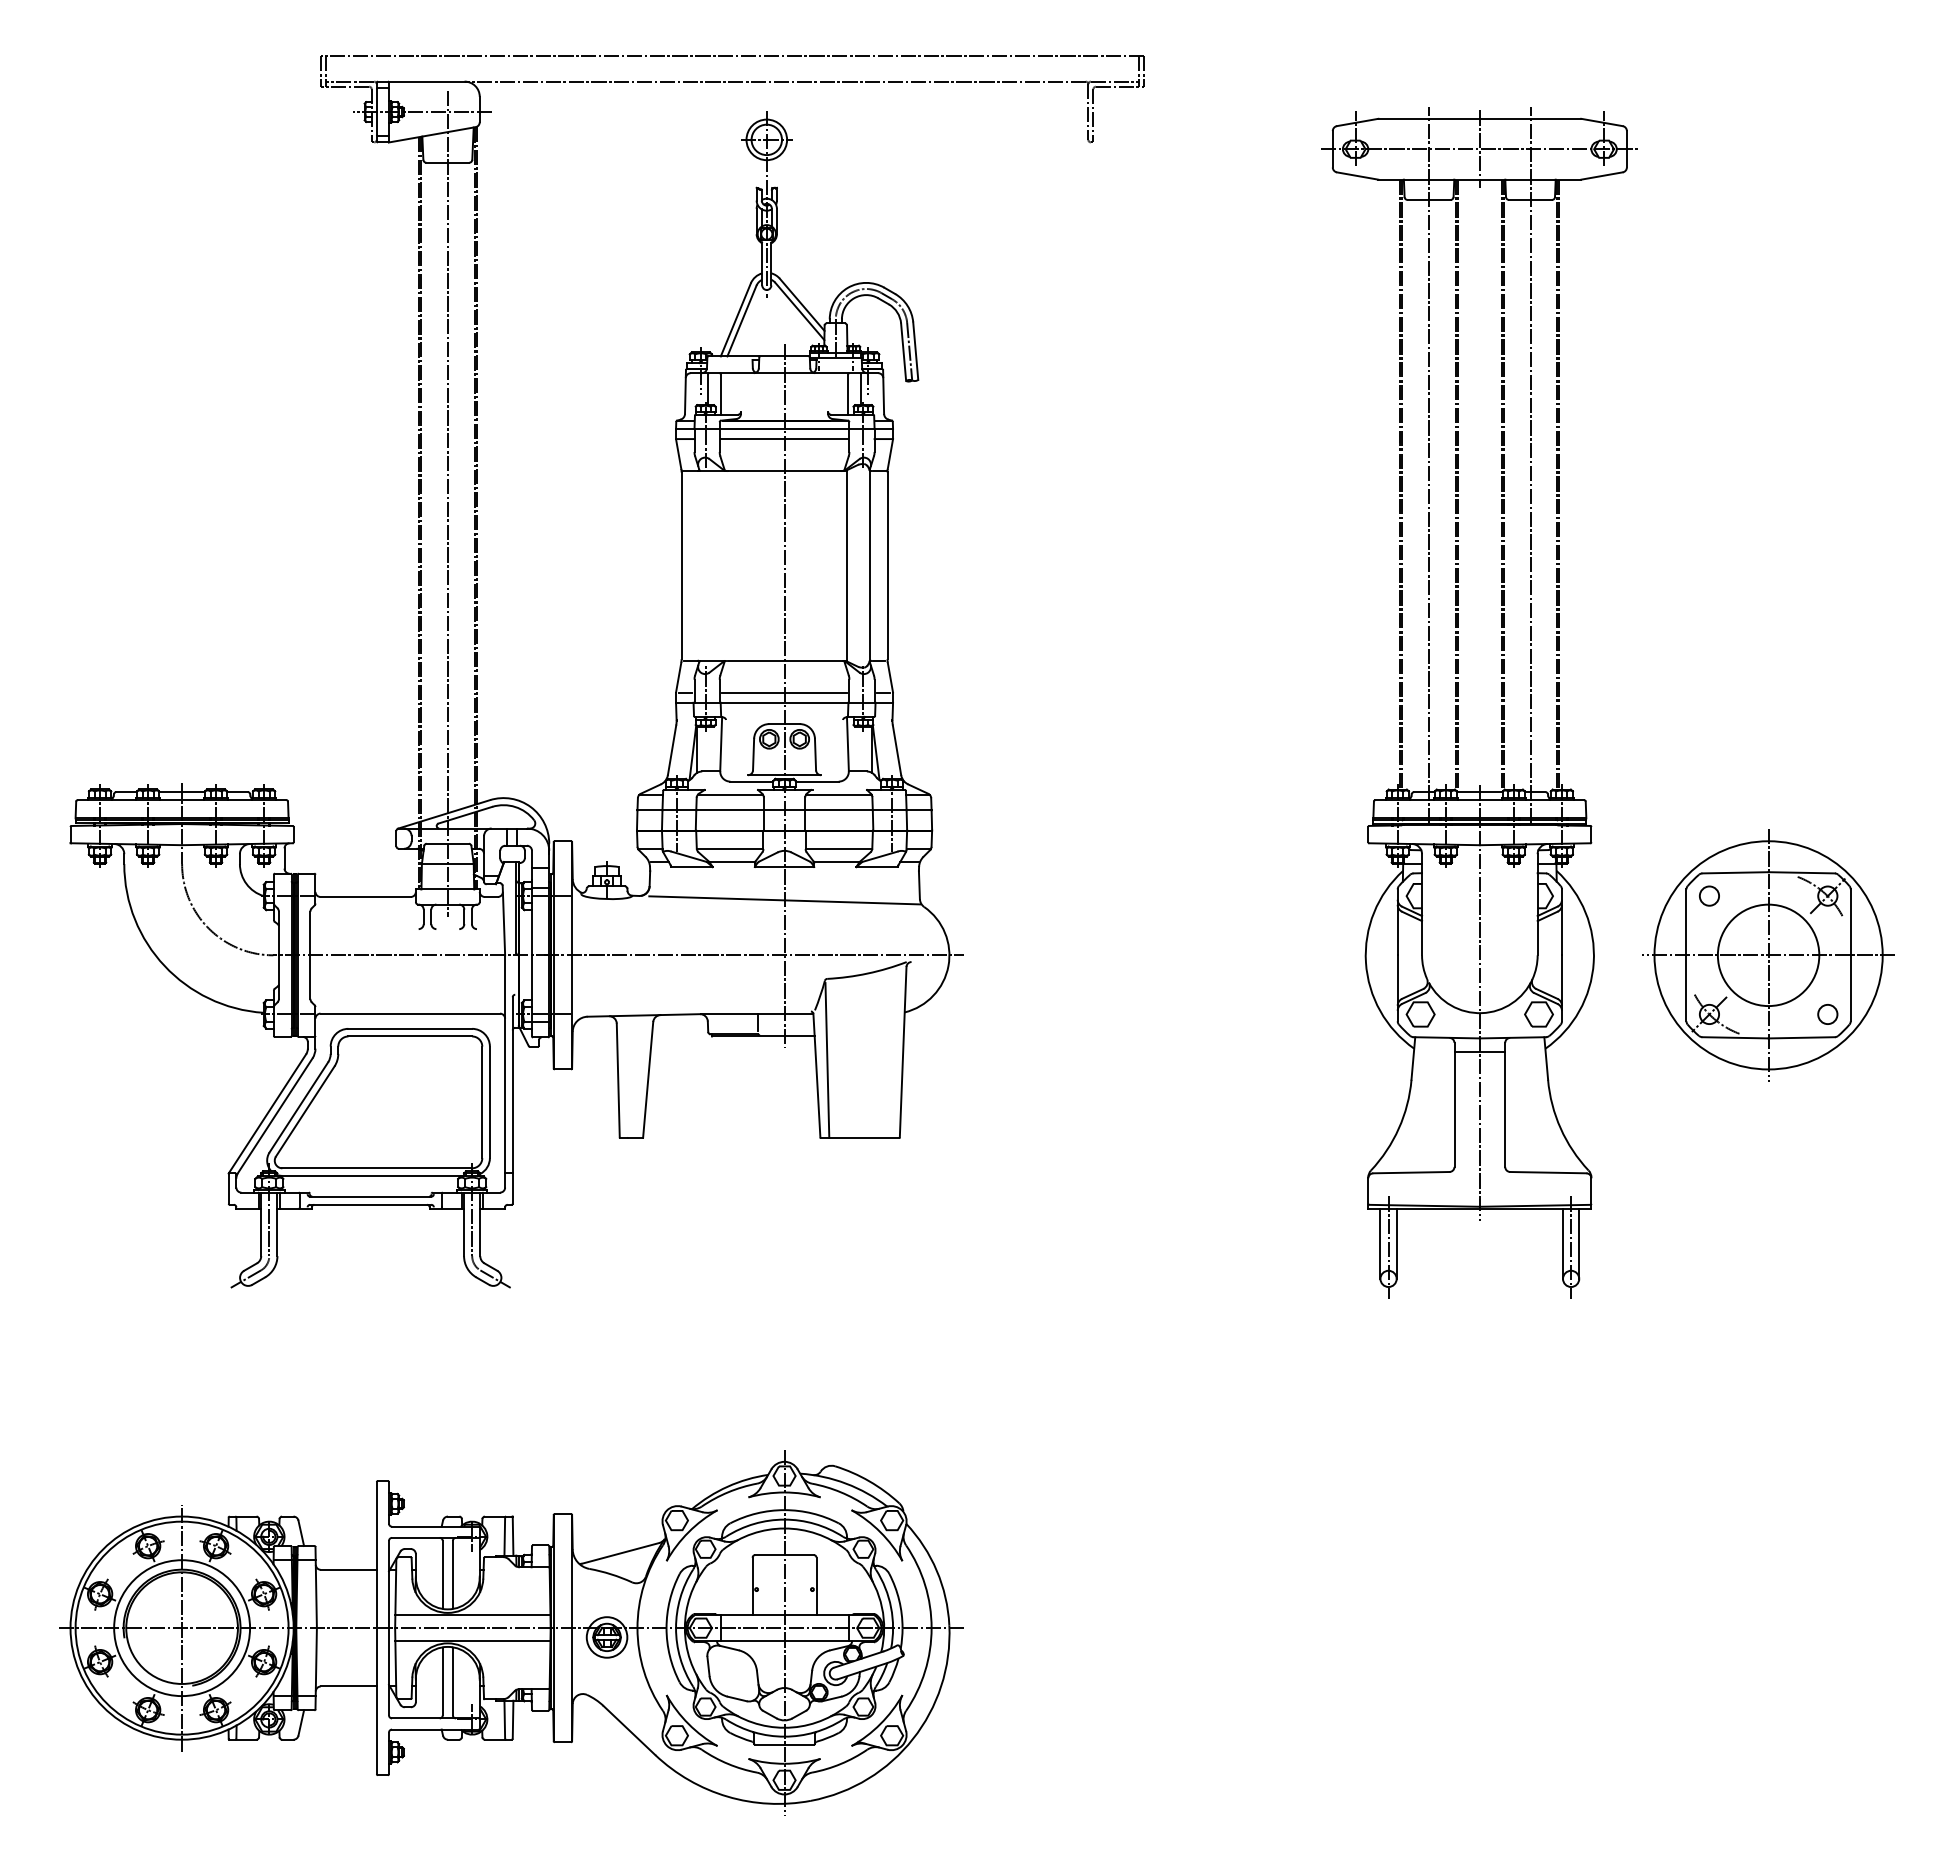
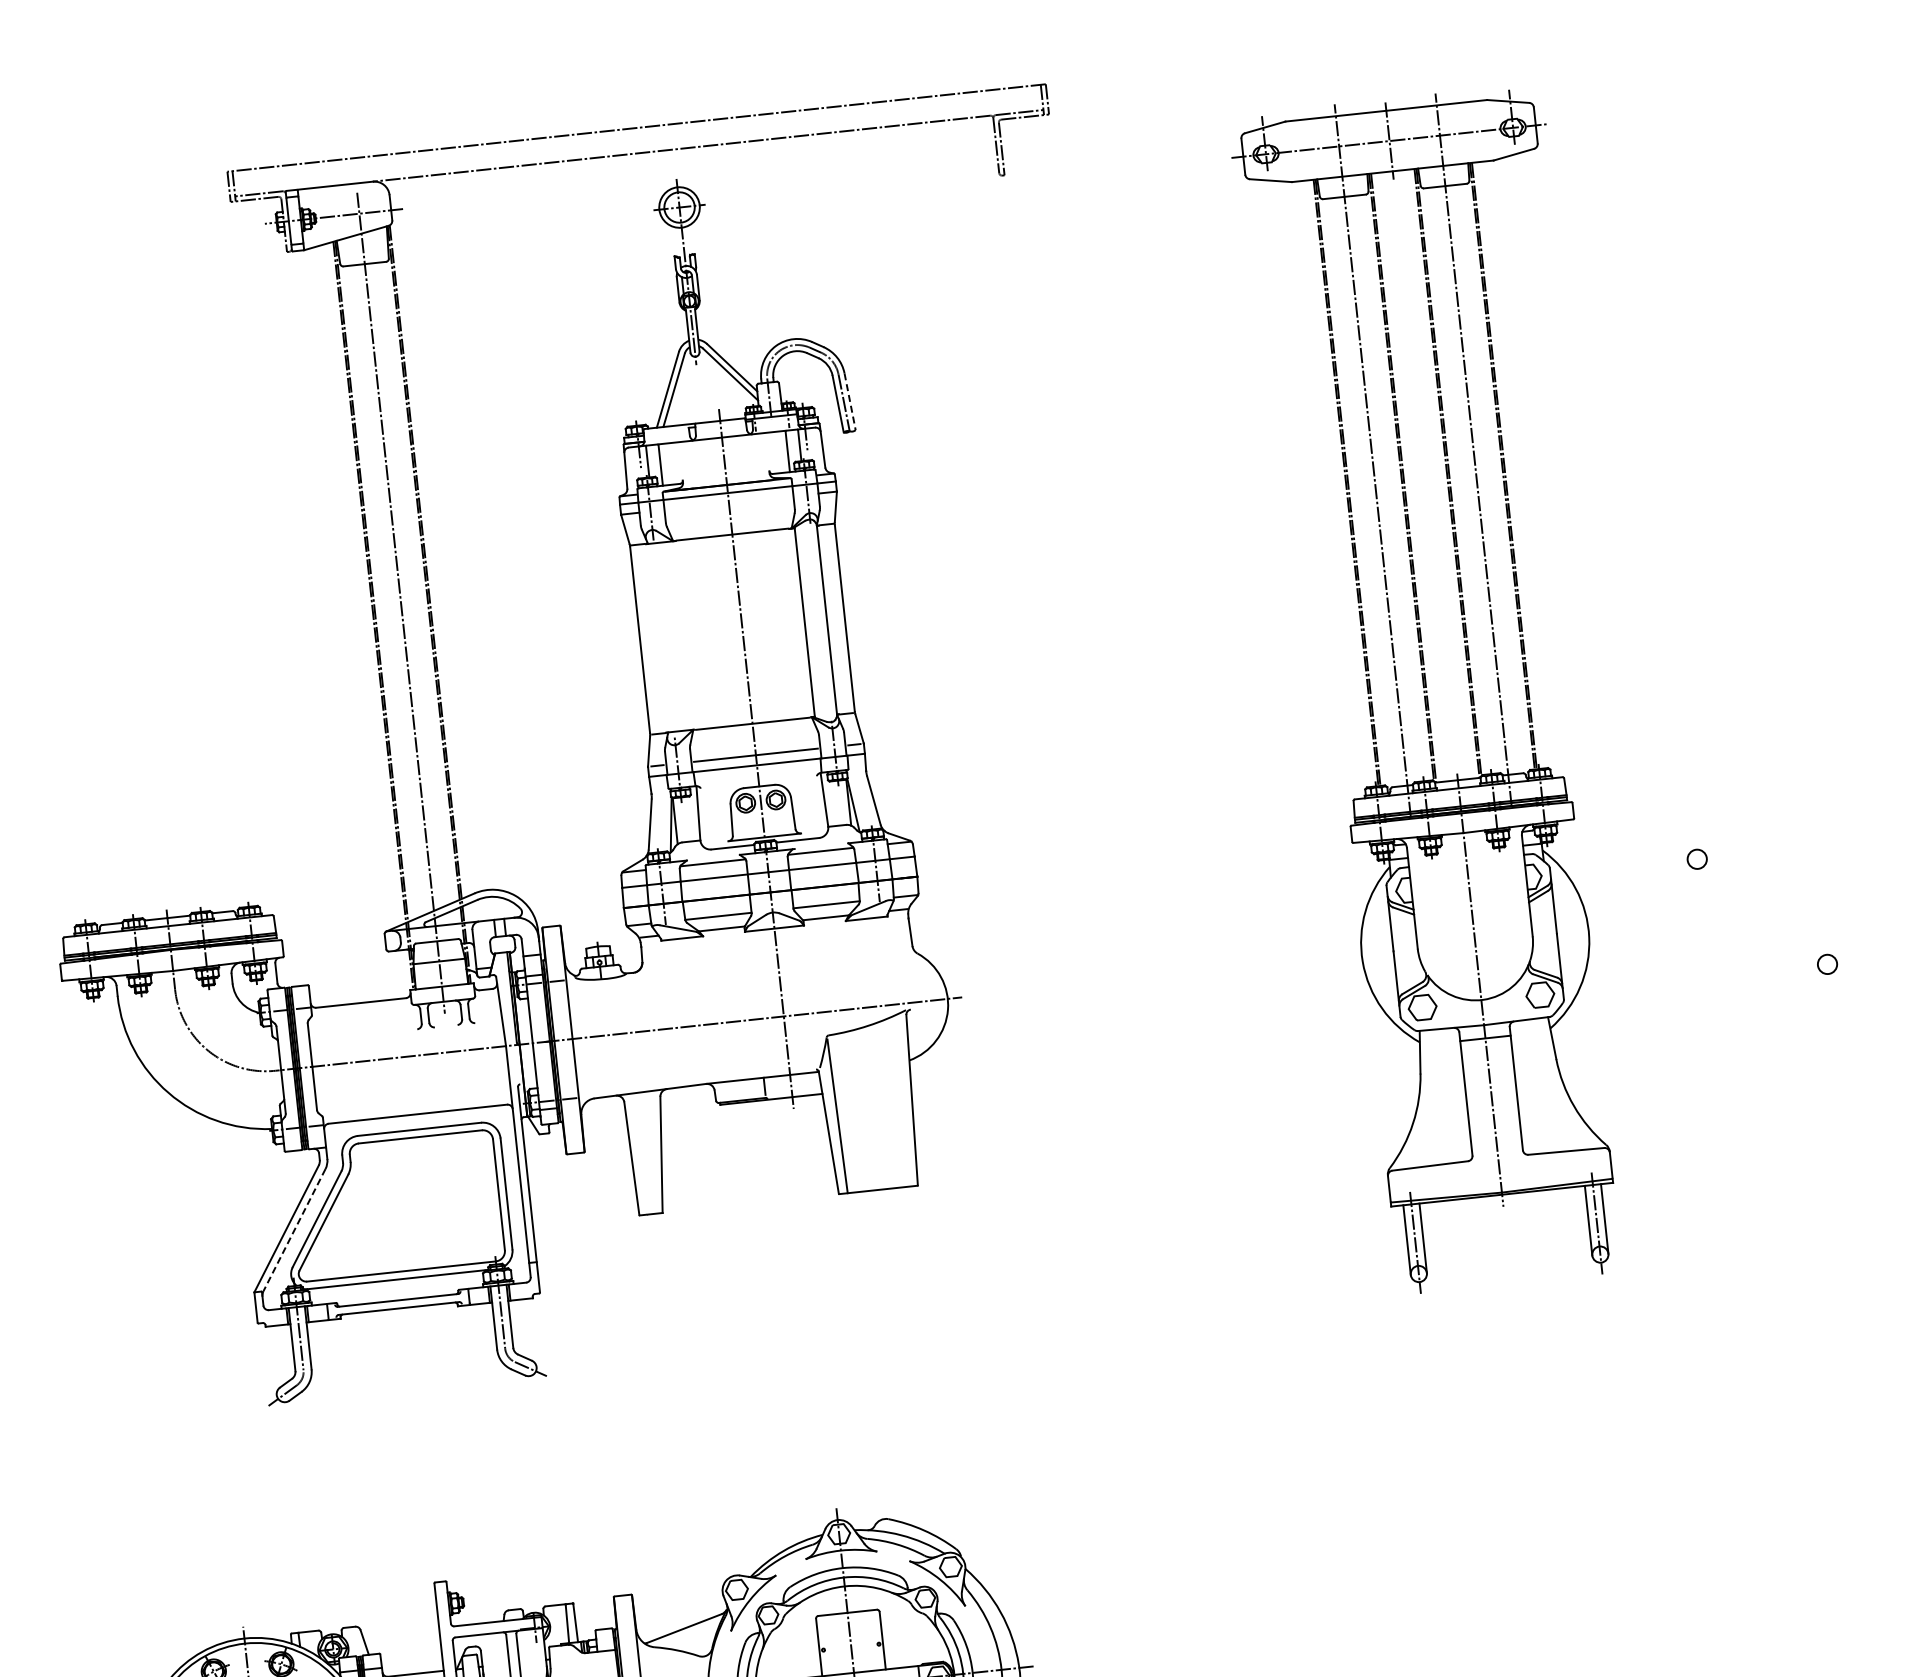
line: (915, 351) -> (849, 402), solid -> dashed
line: (784, 439) -> (729, 503), removed
line: (784, 900) -> (777, 961), removed
part: (1768, 955) -> (1762, 912), removed
line: (275, 1116) -> (294, 1230), solid -> dashed

